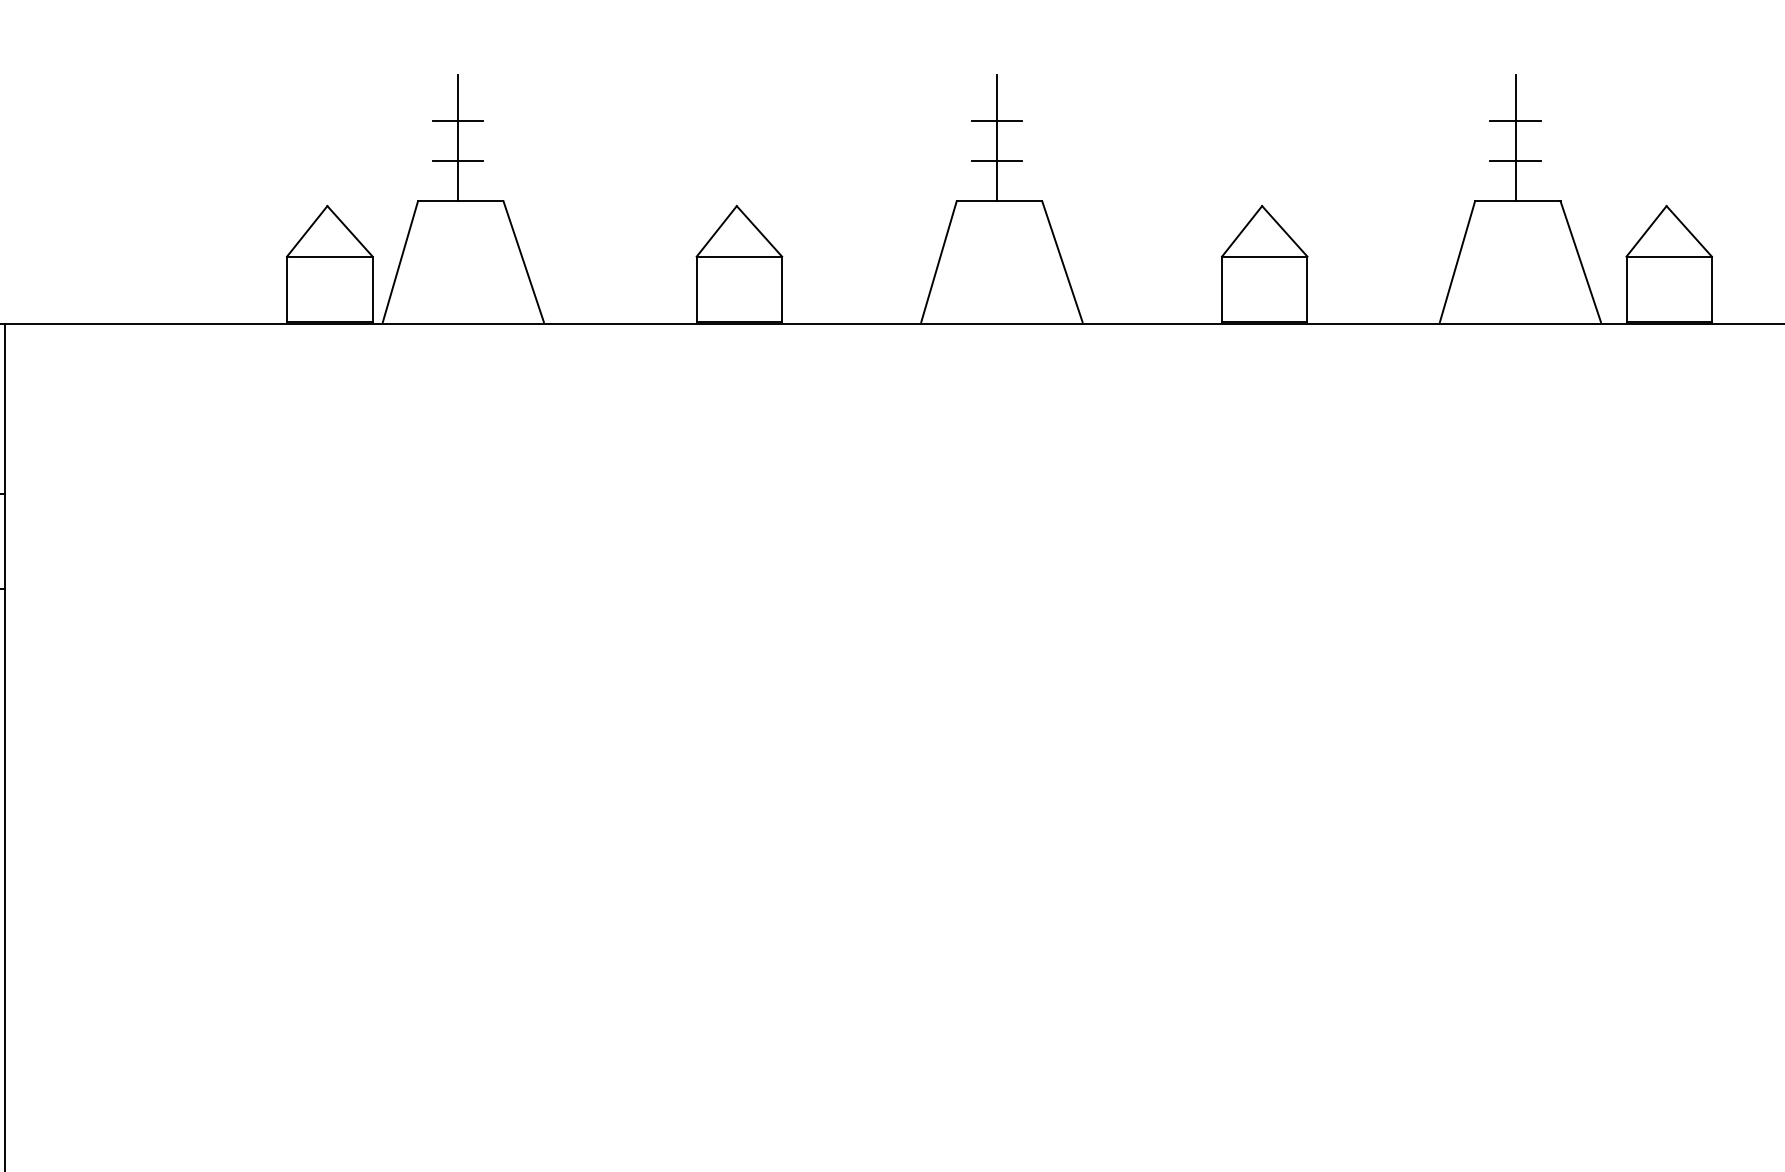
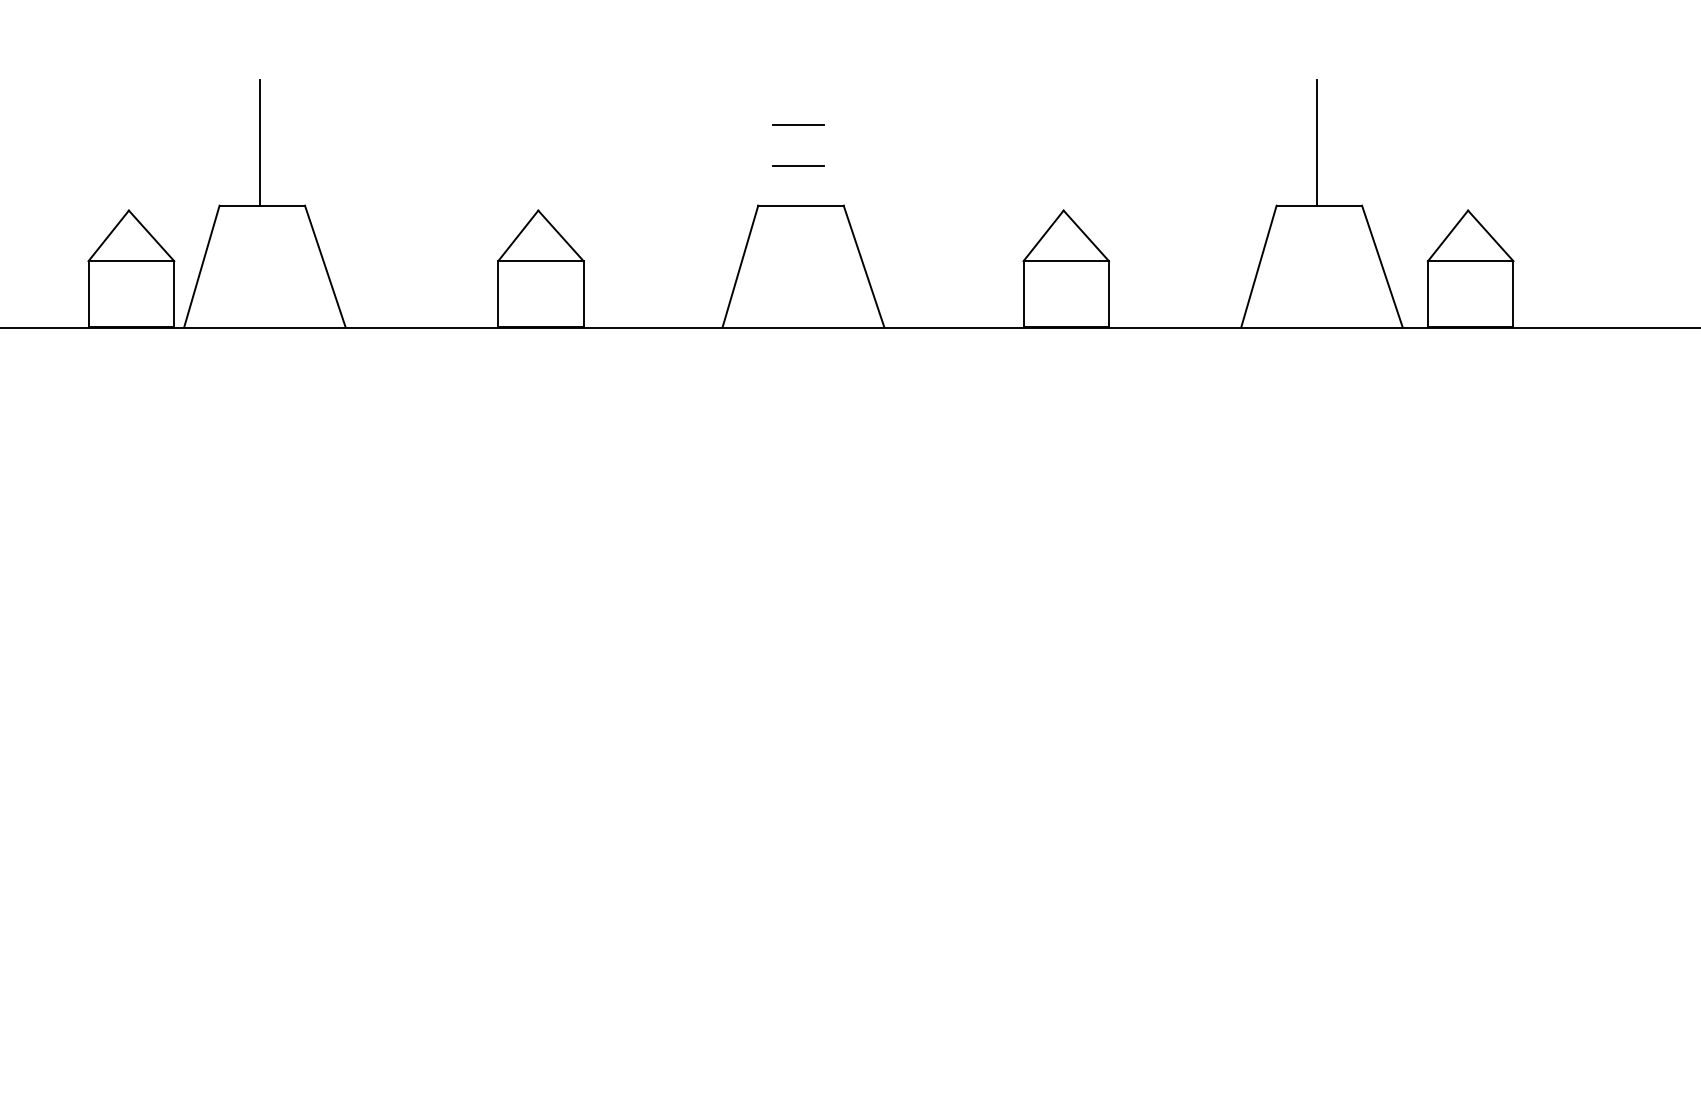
line: (458, 120) -> (260, 125), removed
line: (1515, 120) -> (1317, 125), removed
line: (996, 138) -> (798, 143), removed
line: (458, 161) -> (260, 166), removed
line: (1515, 161) -> (1317, 166), removed

